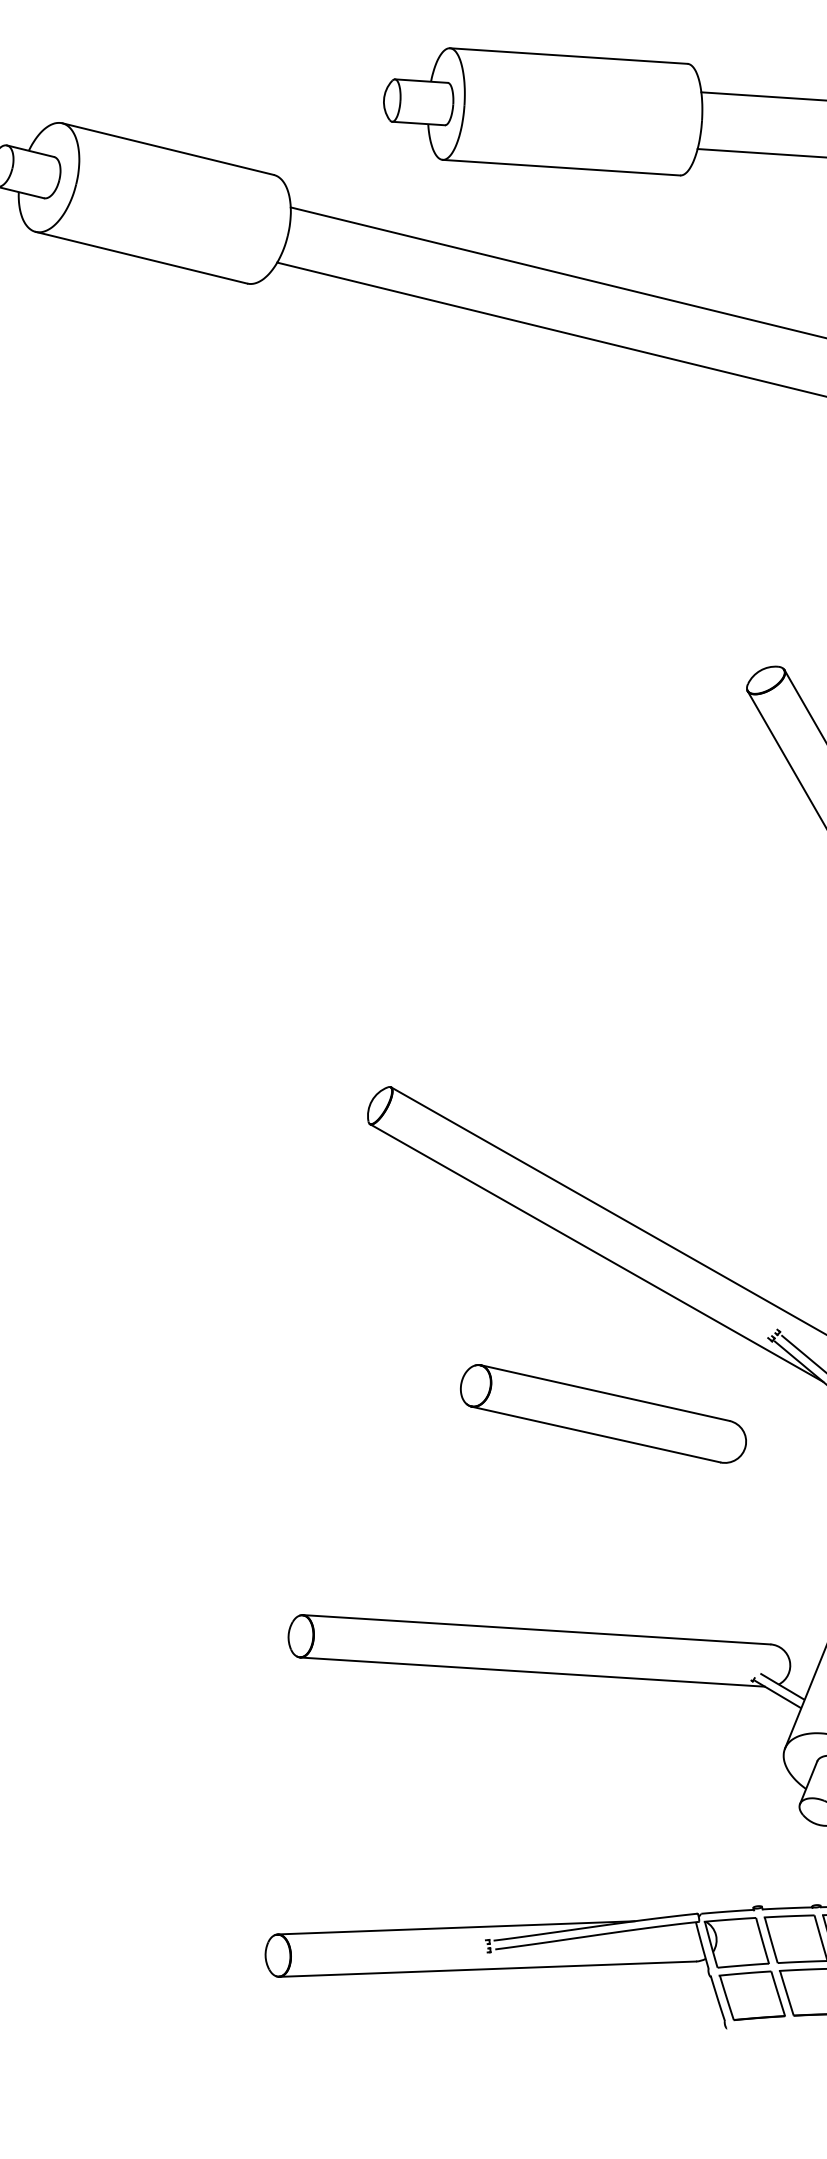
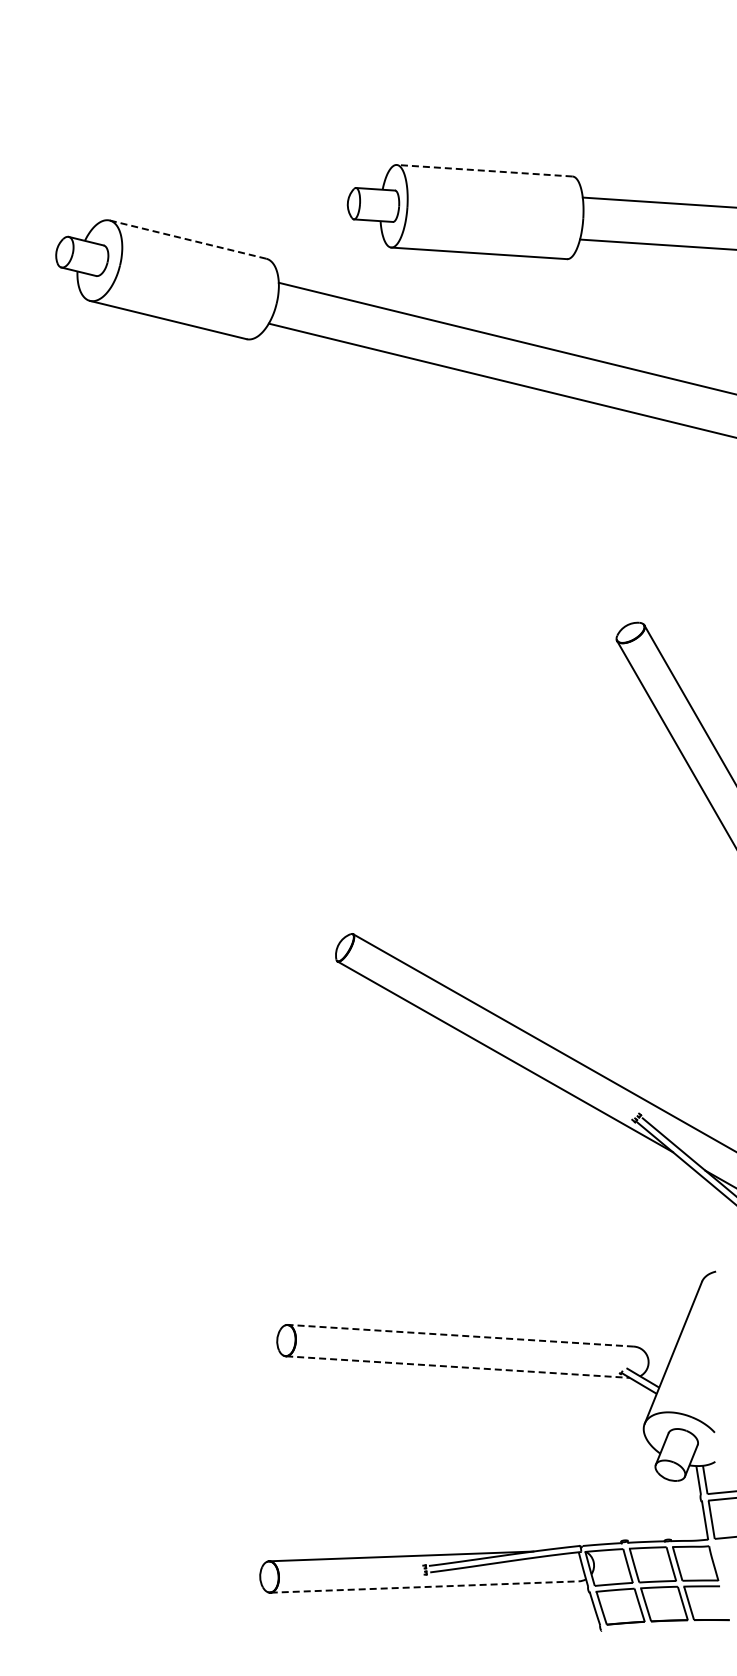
line: (568, 55) -> (484, 170), solid -> dashed
line: (167, 148) -> (187, 239), solid -> dashed
part: (602, 1413) -> (509, 1175), removed
line: (536, 1629) -> (460, 1335), solid -> dashed
line: (533, 1672) -> (458, 1367), solid -> dashed
line: (488, 1969) -> (425, 1587), solid -> dashed

